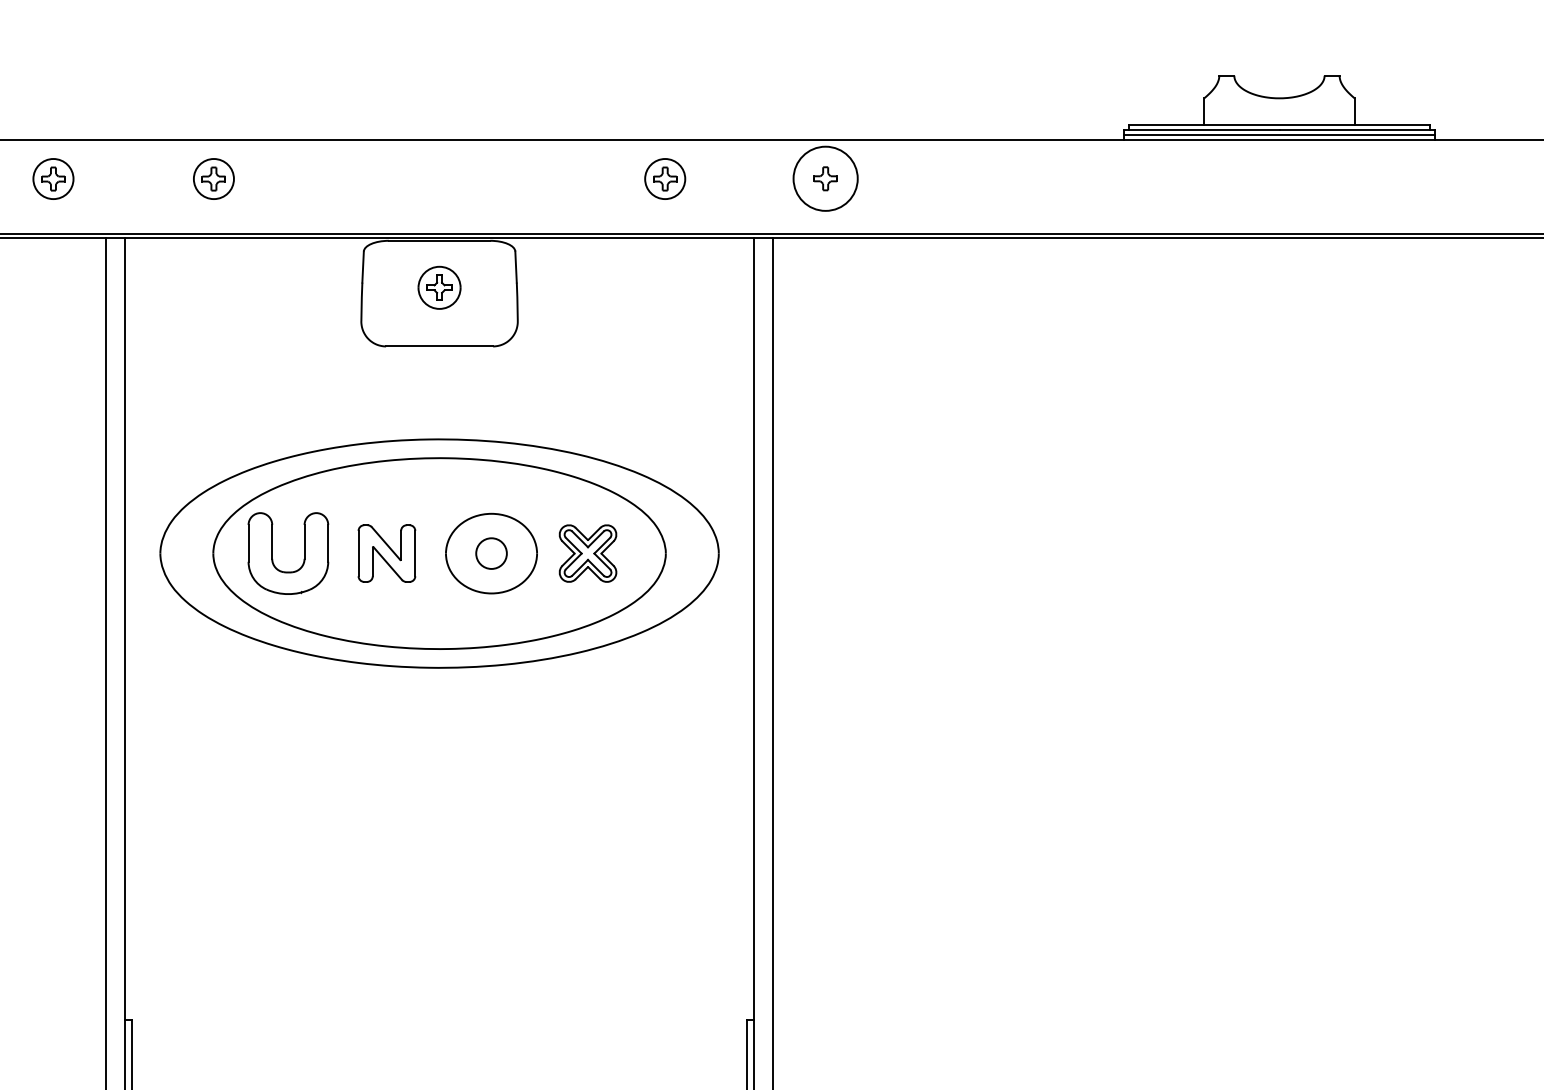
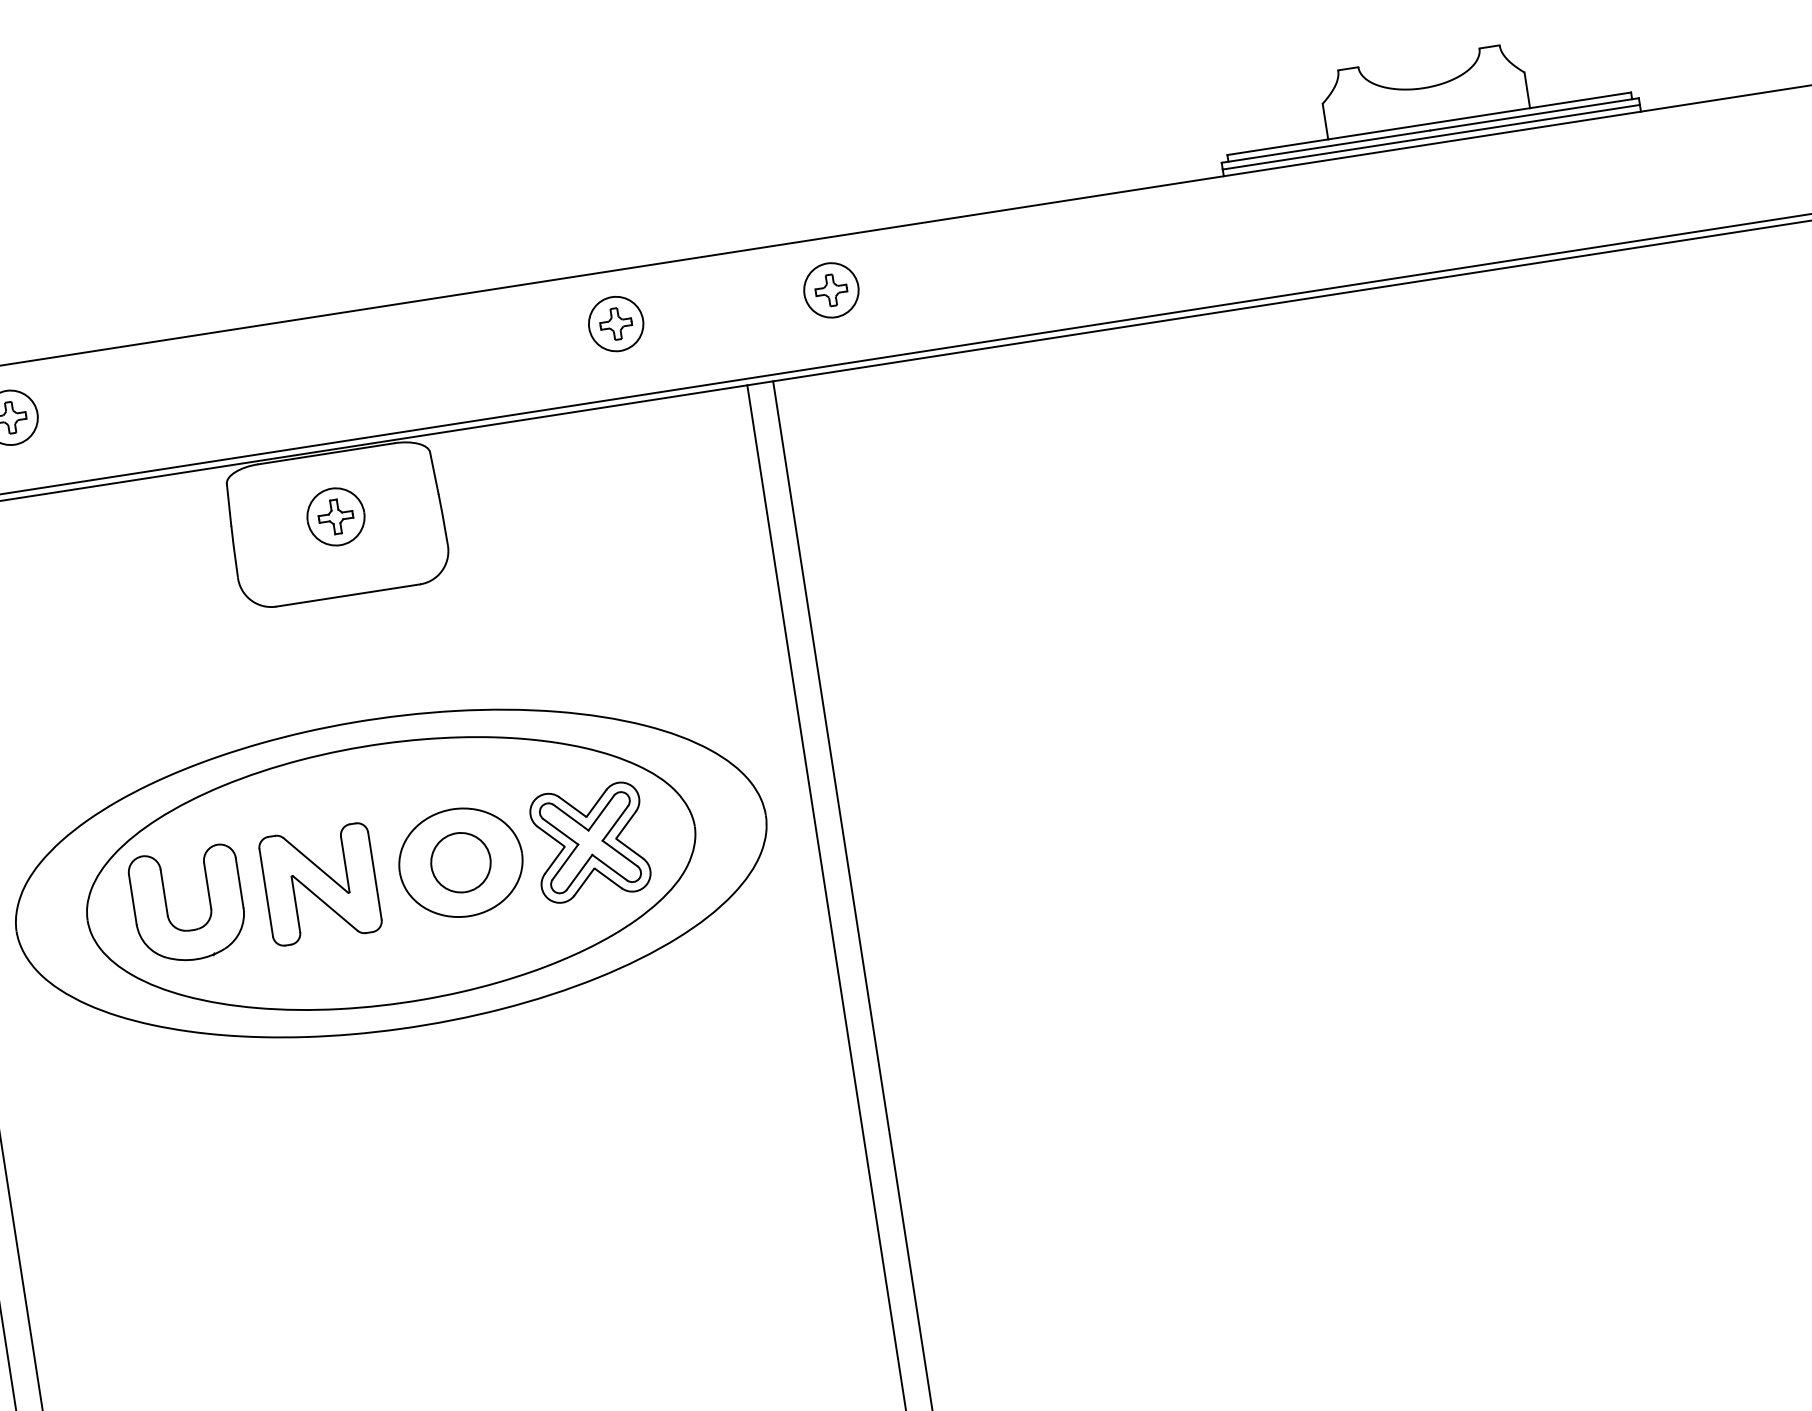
circle: (825, 178) -> (831, 290), size x0.62
part: (386, 553) -> (319, 884), size x1.43
circle: (491, 553) -> (460, 862), size x1.43
part: (587, 553) -> (589, 842), size x1.43

